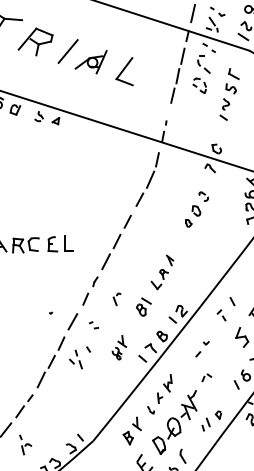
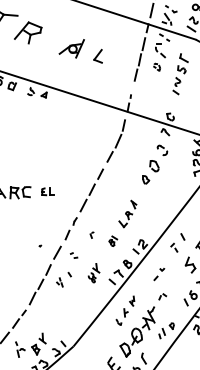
line: (67, 51) -> (53, 40), removed
part: (124, 71) -> (98, 56), size x0.6
part: (199, 85) -> (156, 67), size x0.6
part: (196, 209) -> (154, 164), size x1.4
part: (60, 243) -> (47, 191), size x0.6
part: (116, 299) -> (91, 235), size x0.6
part: (143, 306) -> (112, 240), size x0.7
part: (75, 359) -> (59, 282), size x0.6
part: (167, 383) -> (131, 301), size x0.7
part: (131, 430) -> (38, 343), moved

